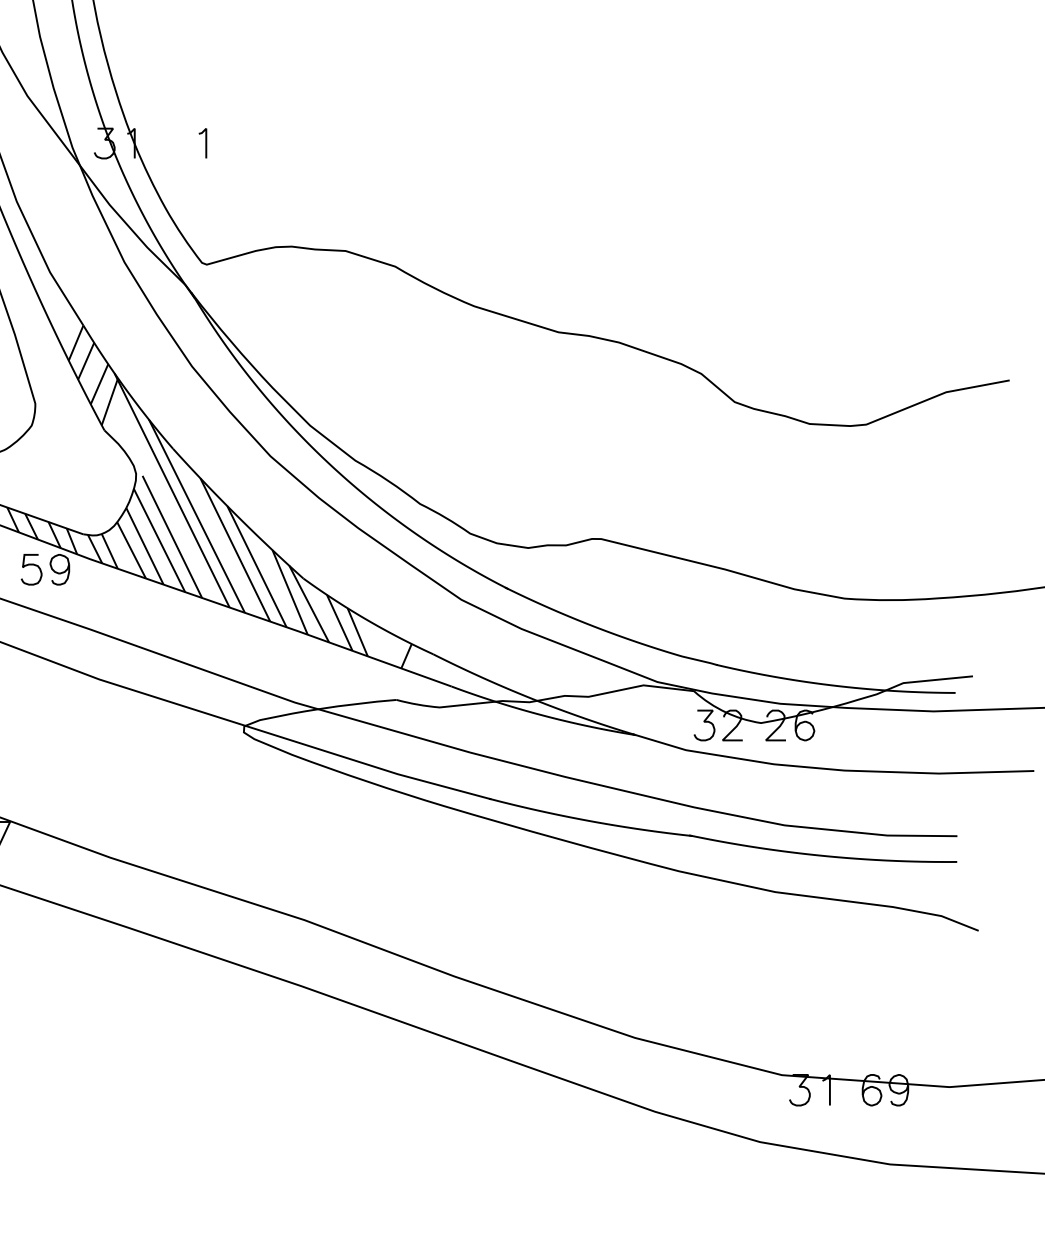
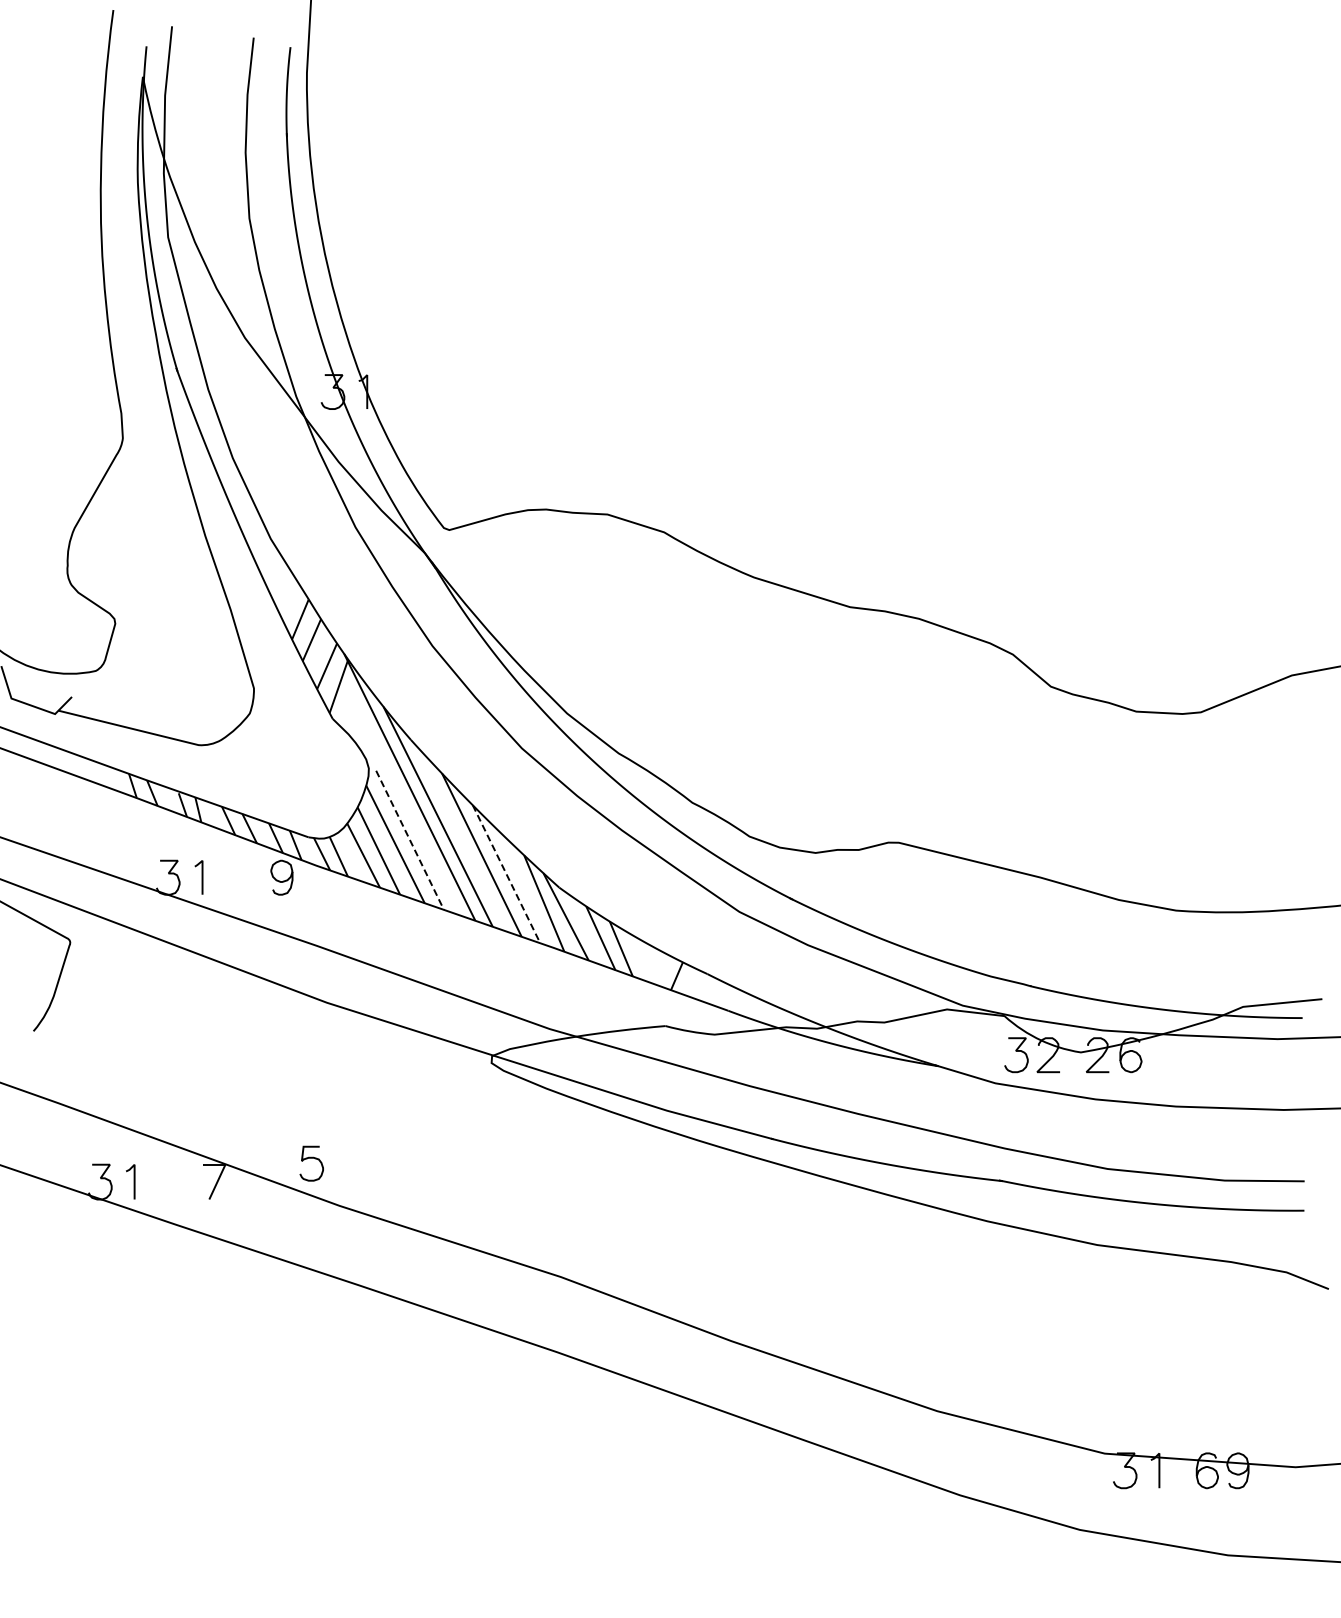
line: (205, 143) -> (447, 391), removed
line: (172, 537) -> (410, 840), solid -> dashed
curve: (31, 565) -> (311, 1158), moved
line: (256, 566) -> (506, 874), solid -> dashed

